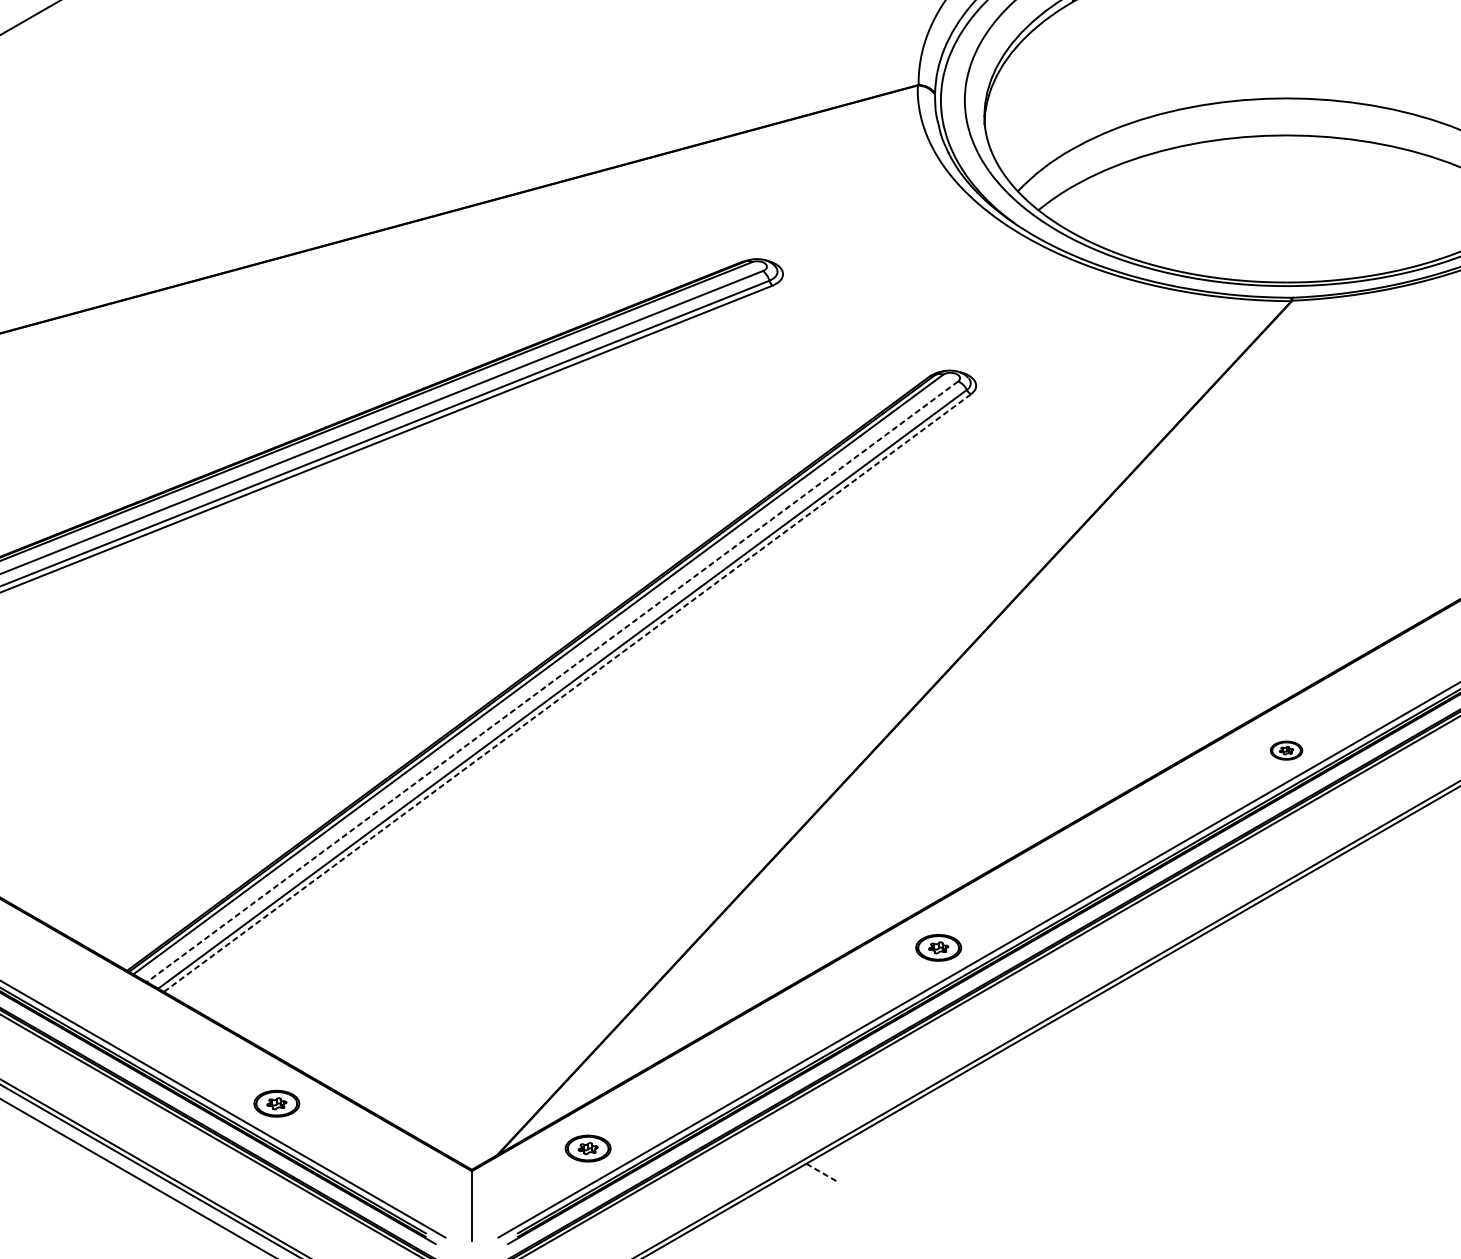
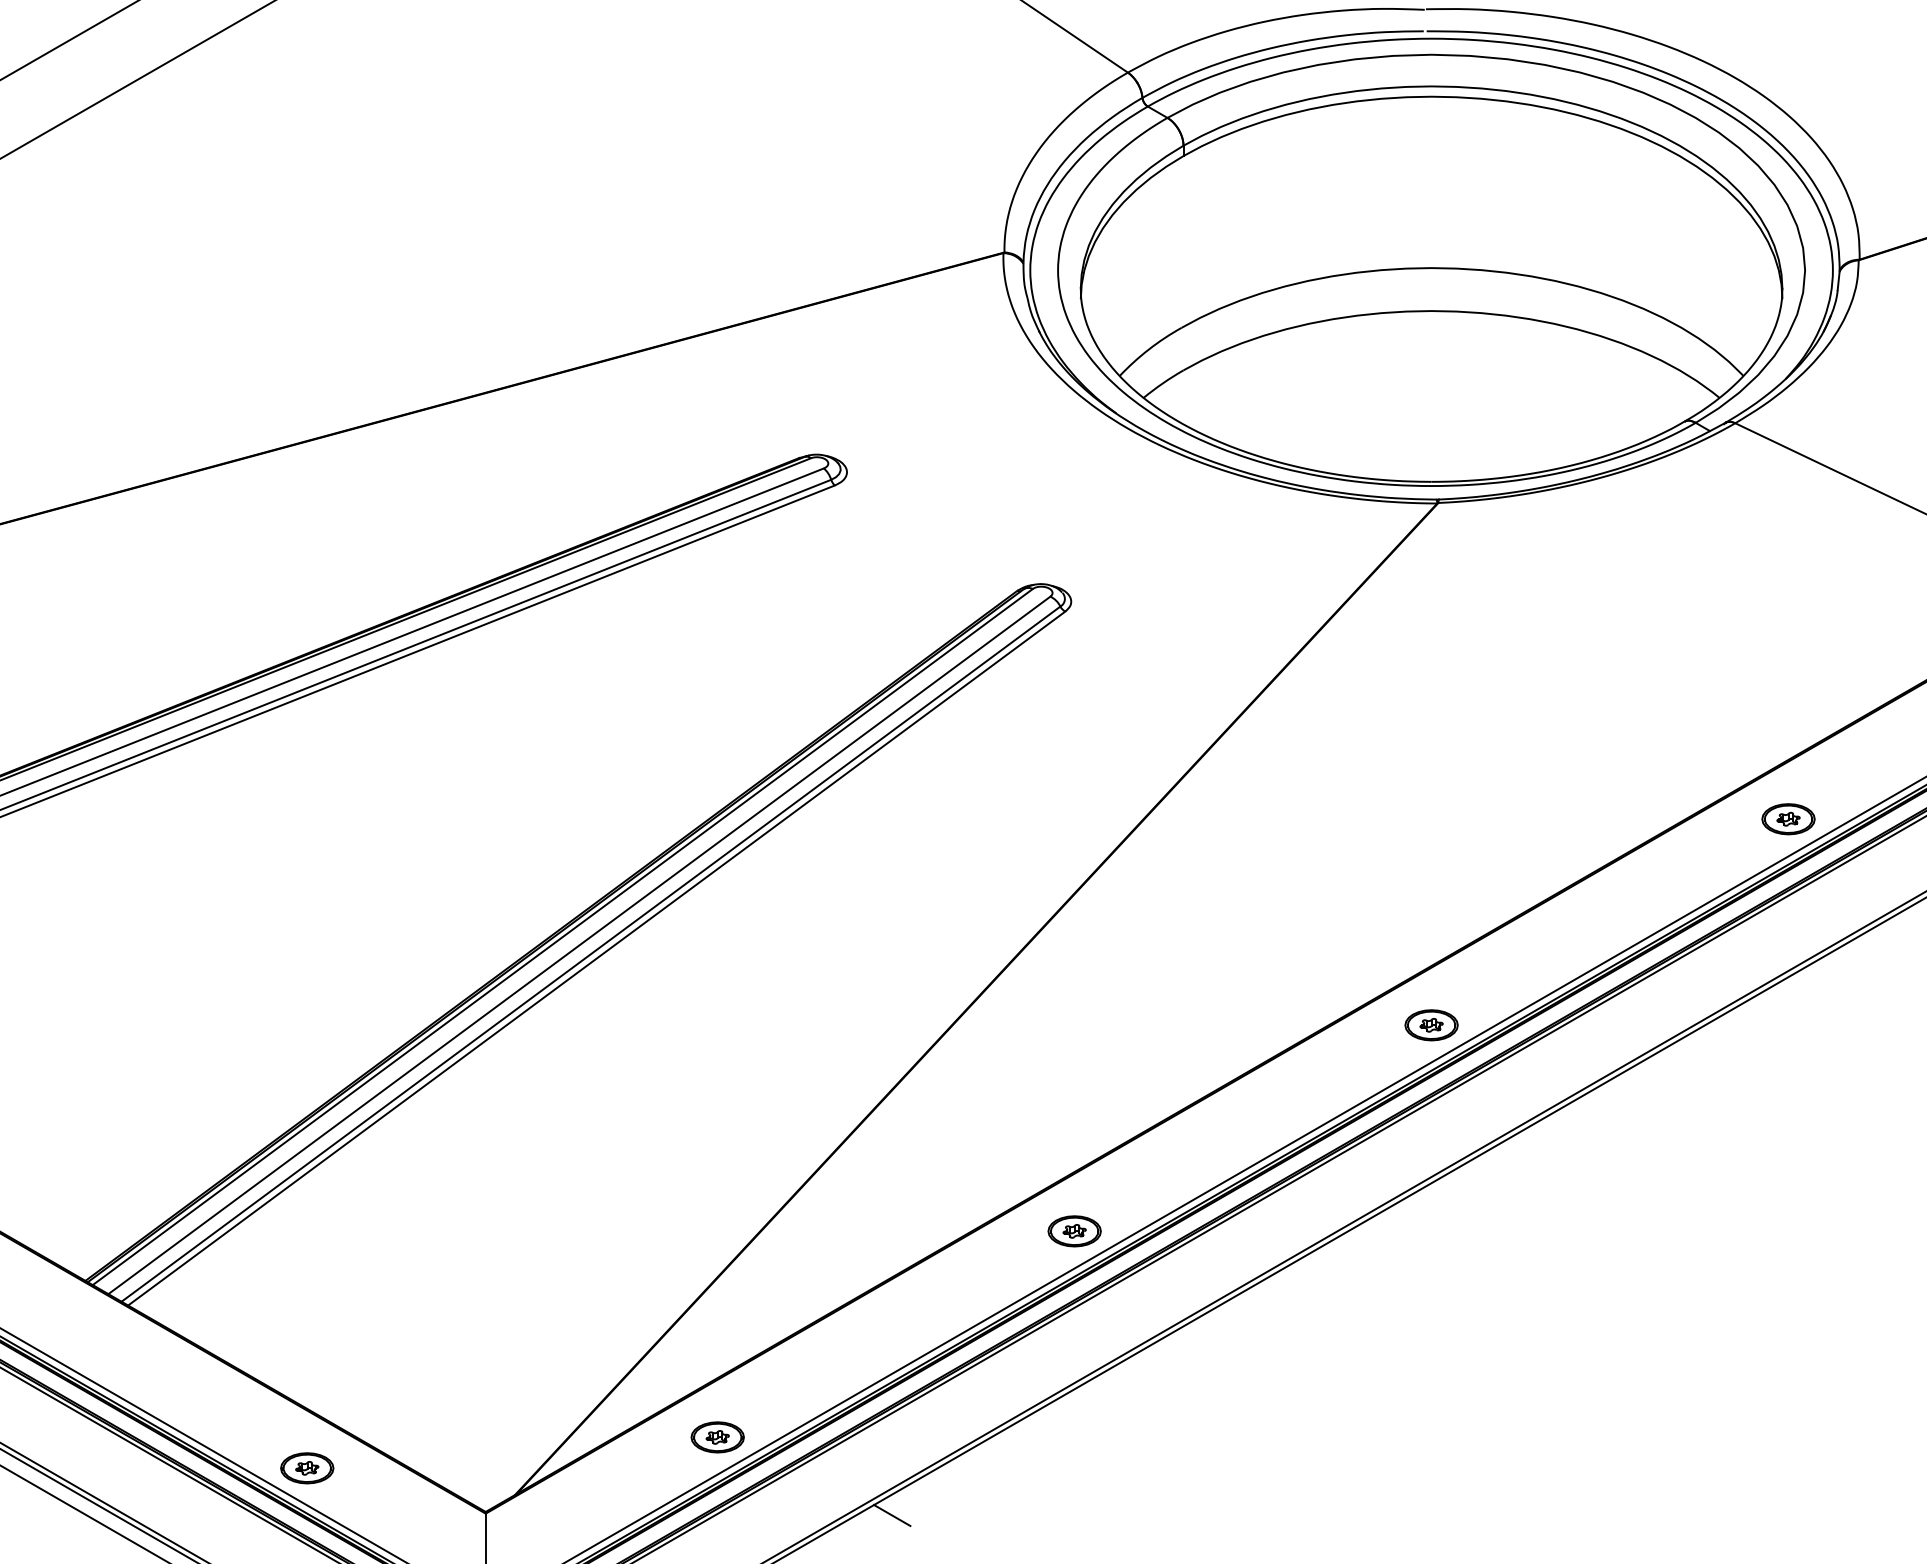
line: (552, 681) -> (579, 945), dashed -> solid
line: (567, 693) -> (596, 958), dashed -> solid
part: (1286, 750) -> (1431, 1025), size x1.43
part: (938, 948) -> (1074, 1231), moved
part: (277, 1103) -> (307, 1468), moved
part: (587, 1148) -> (717, 1437), moved
line: (822, 1172) -> (892, 1515), dashed -> solid

